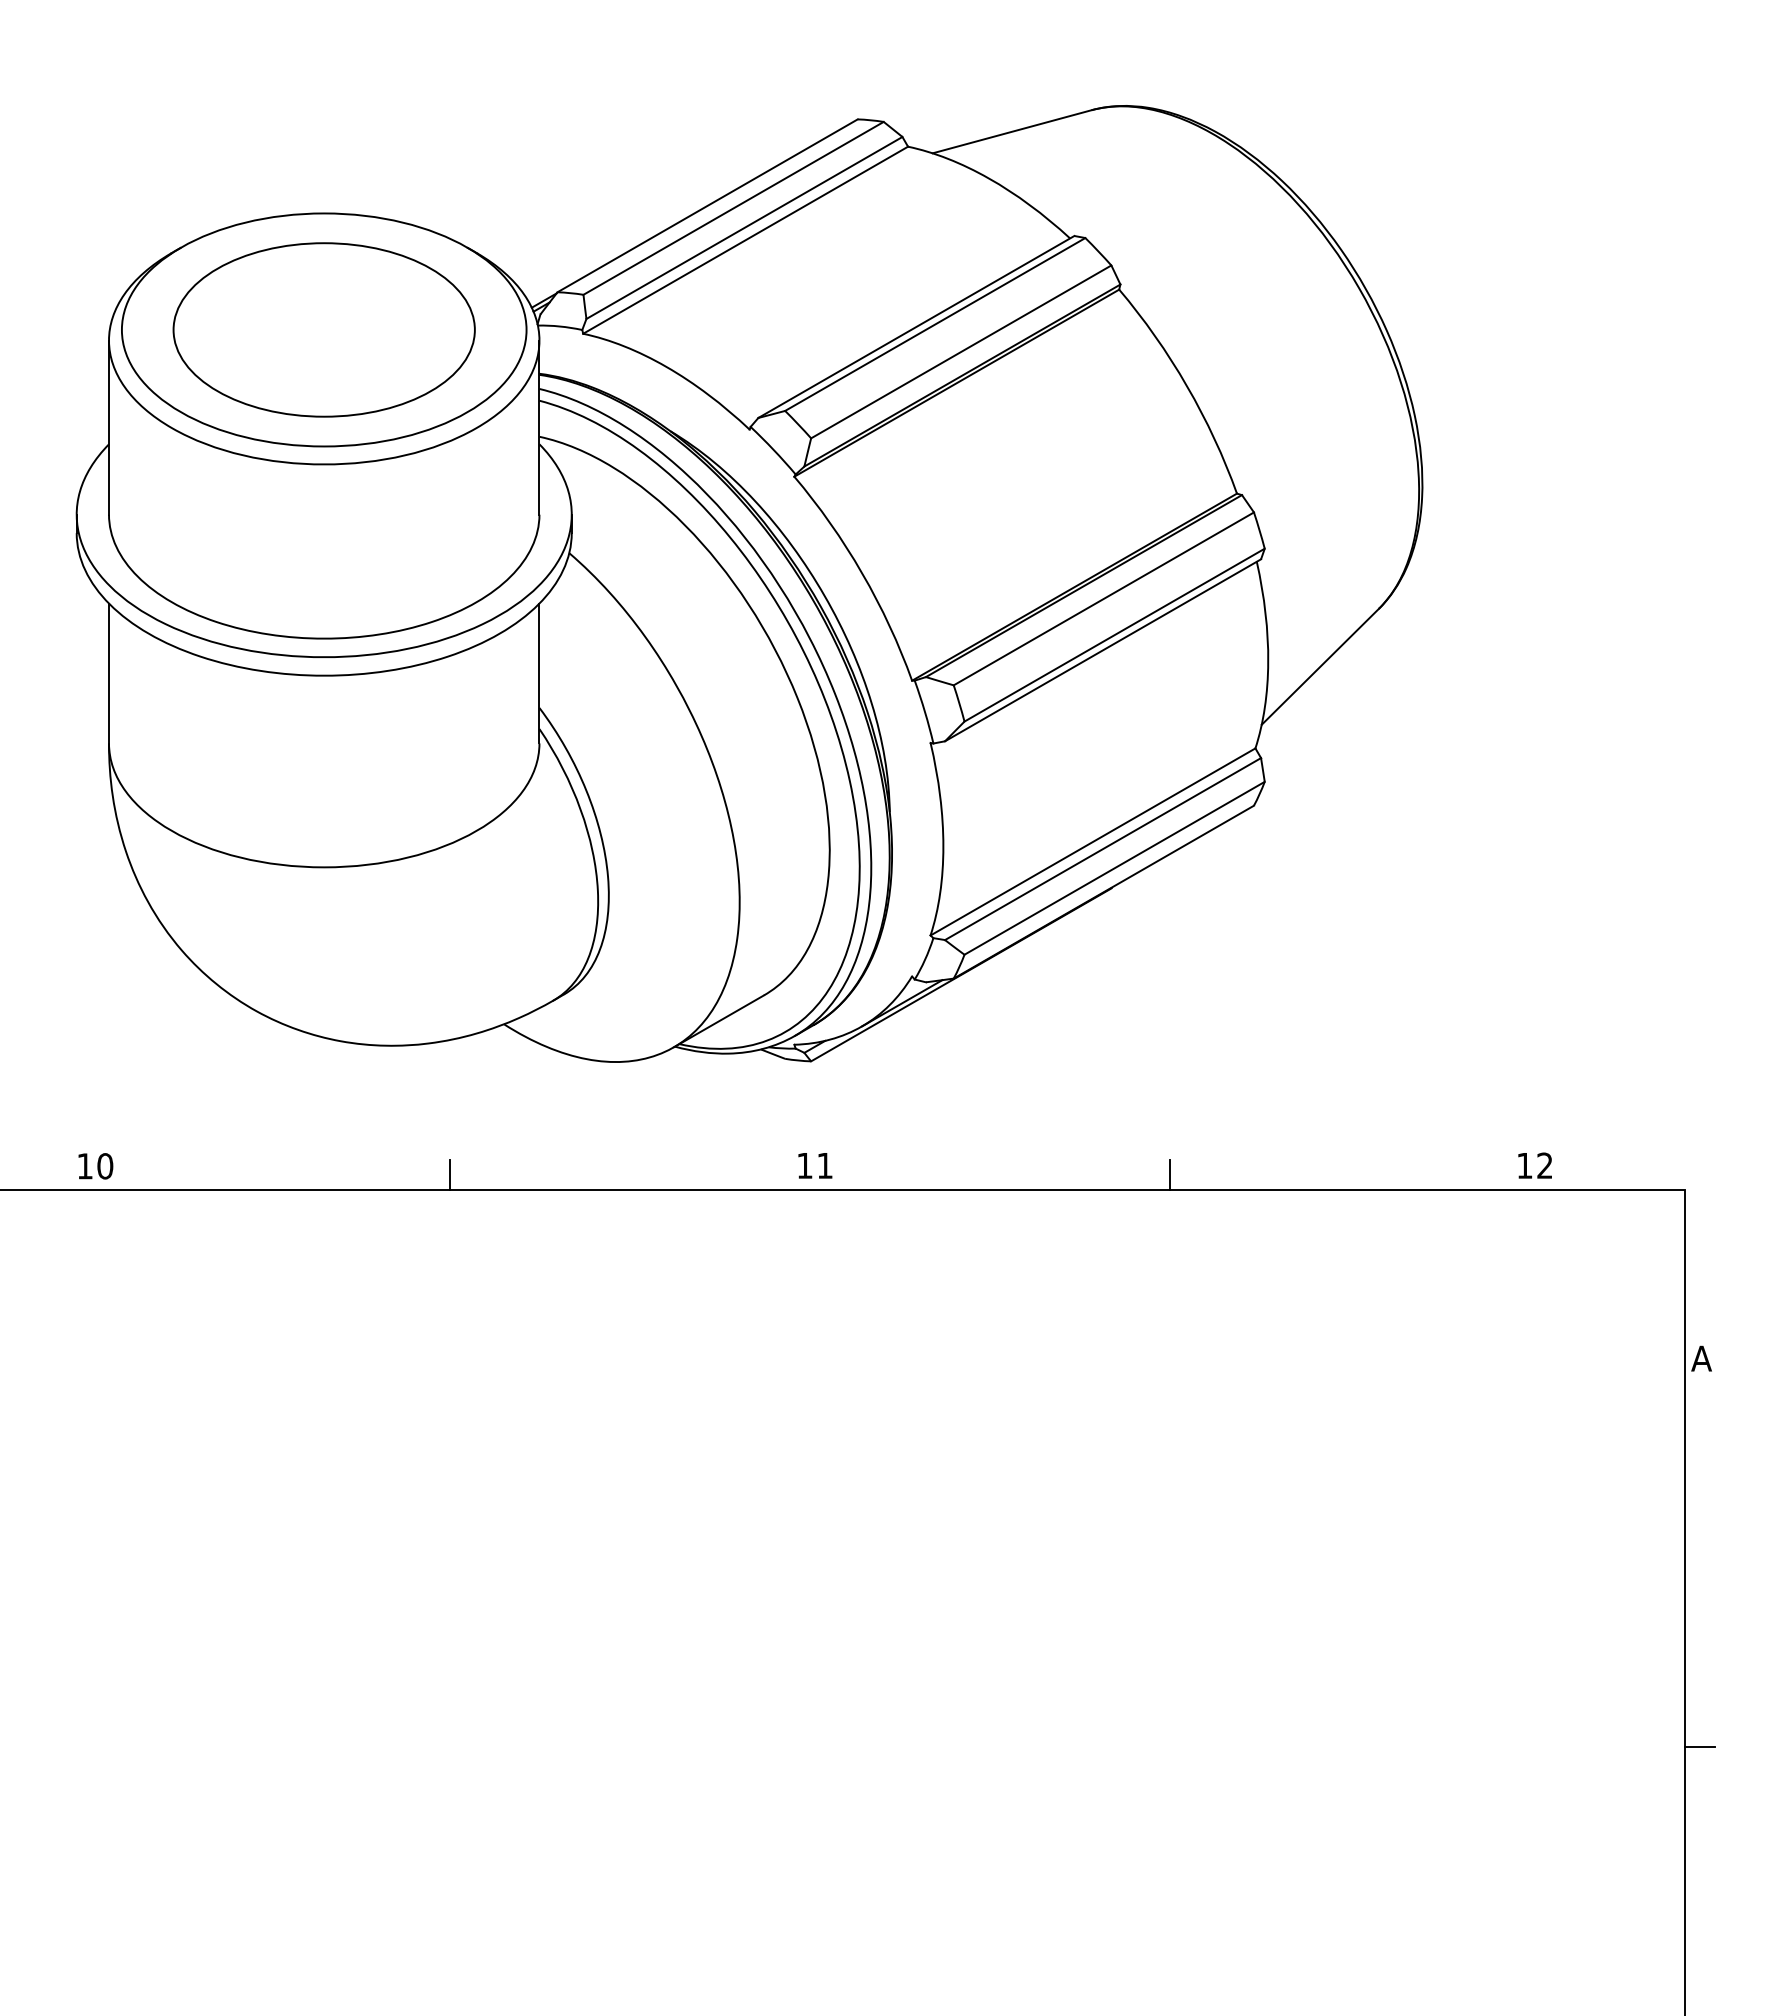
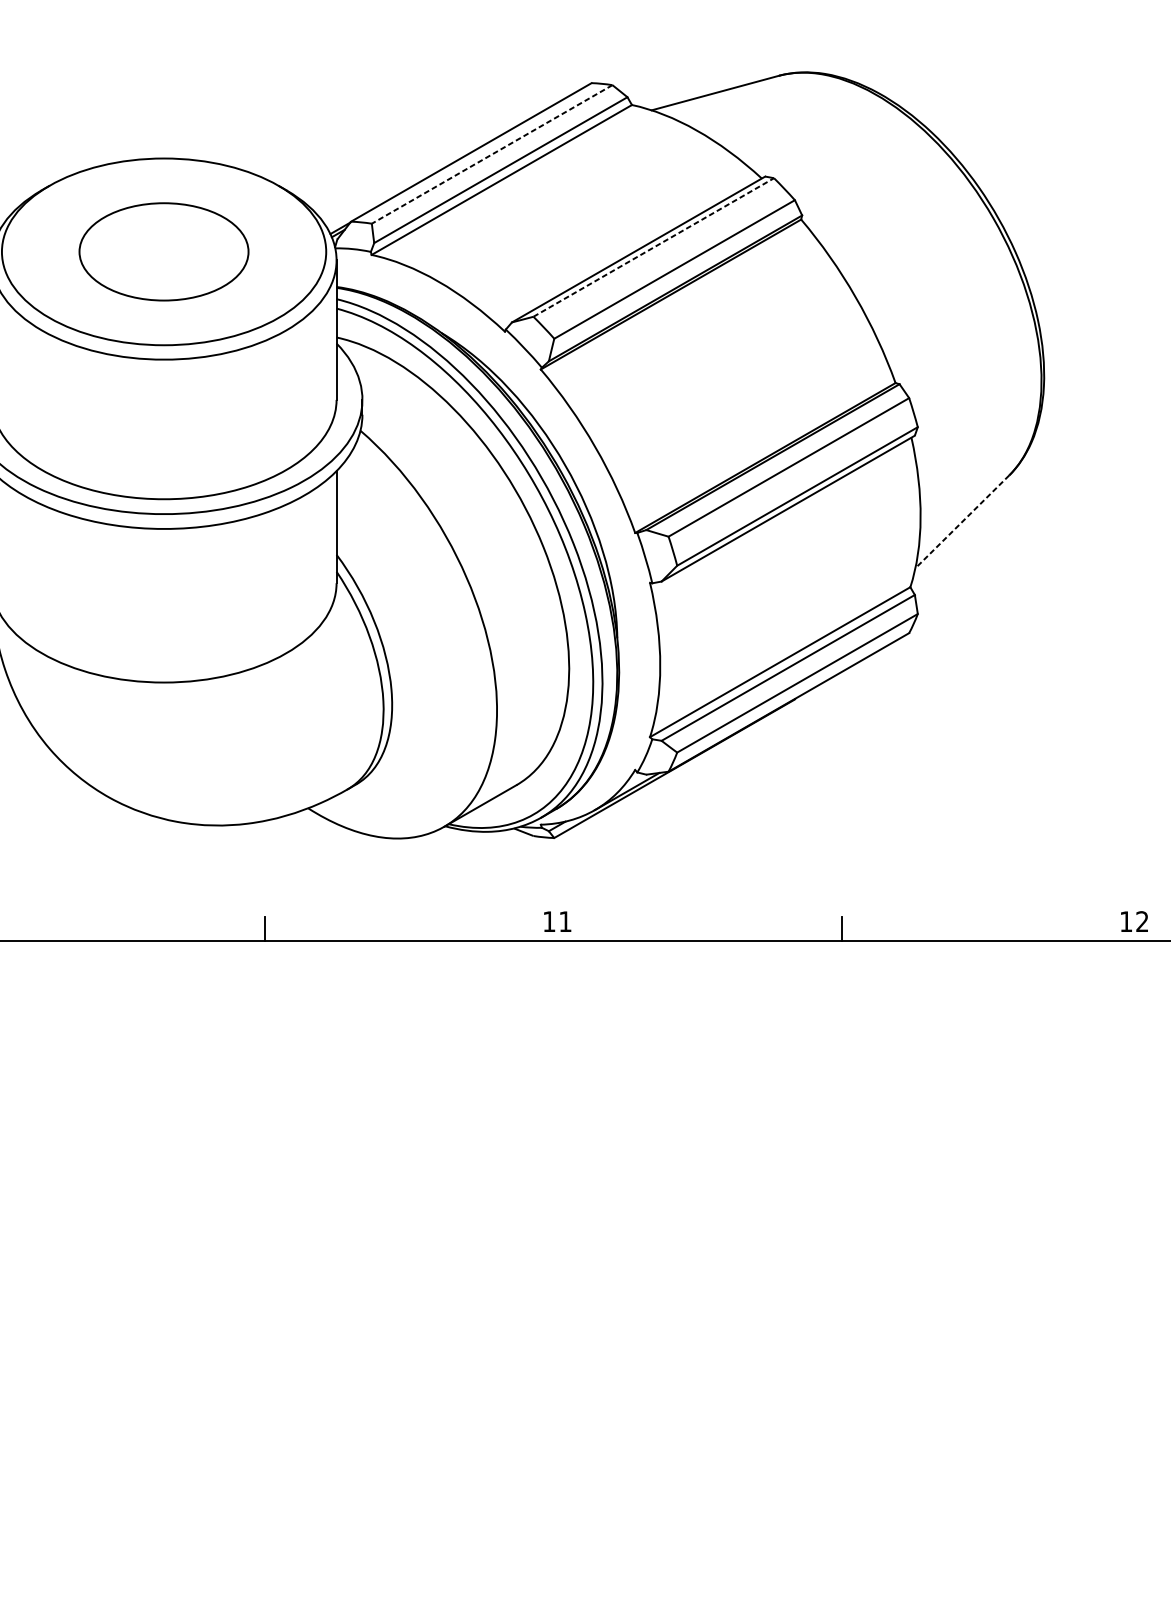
line: (733, 208) -> (492, 154), solid -> dashed
line: (935, 324) -> (653, 247), solid -> dashed
part: (323, 329) -> (163, 251), size x0.7
line: (1319, 667) -> (961, 522), solid -> dashed

